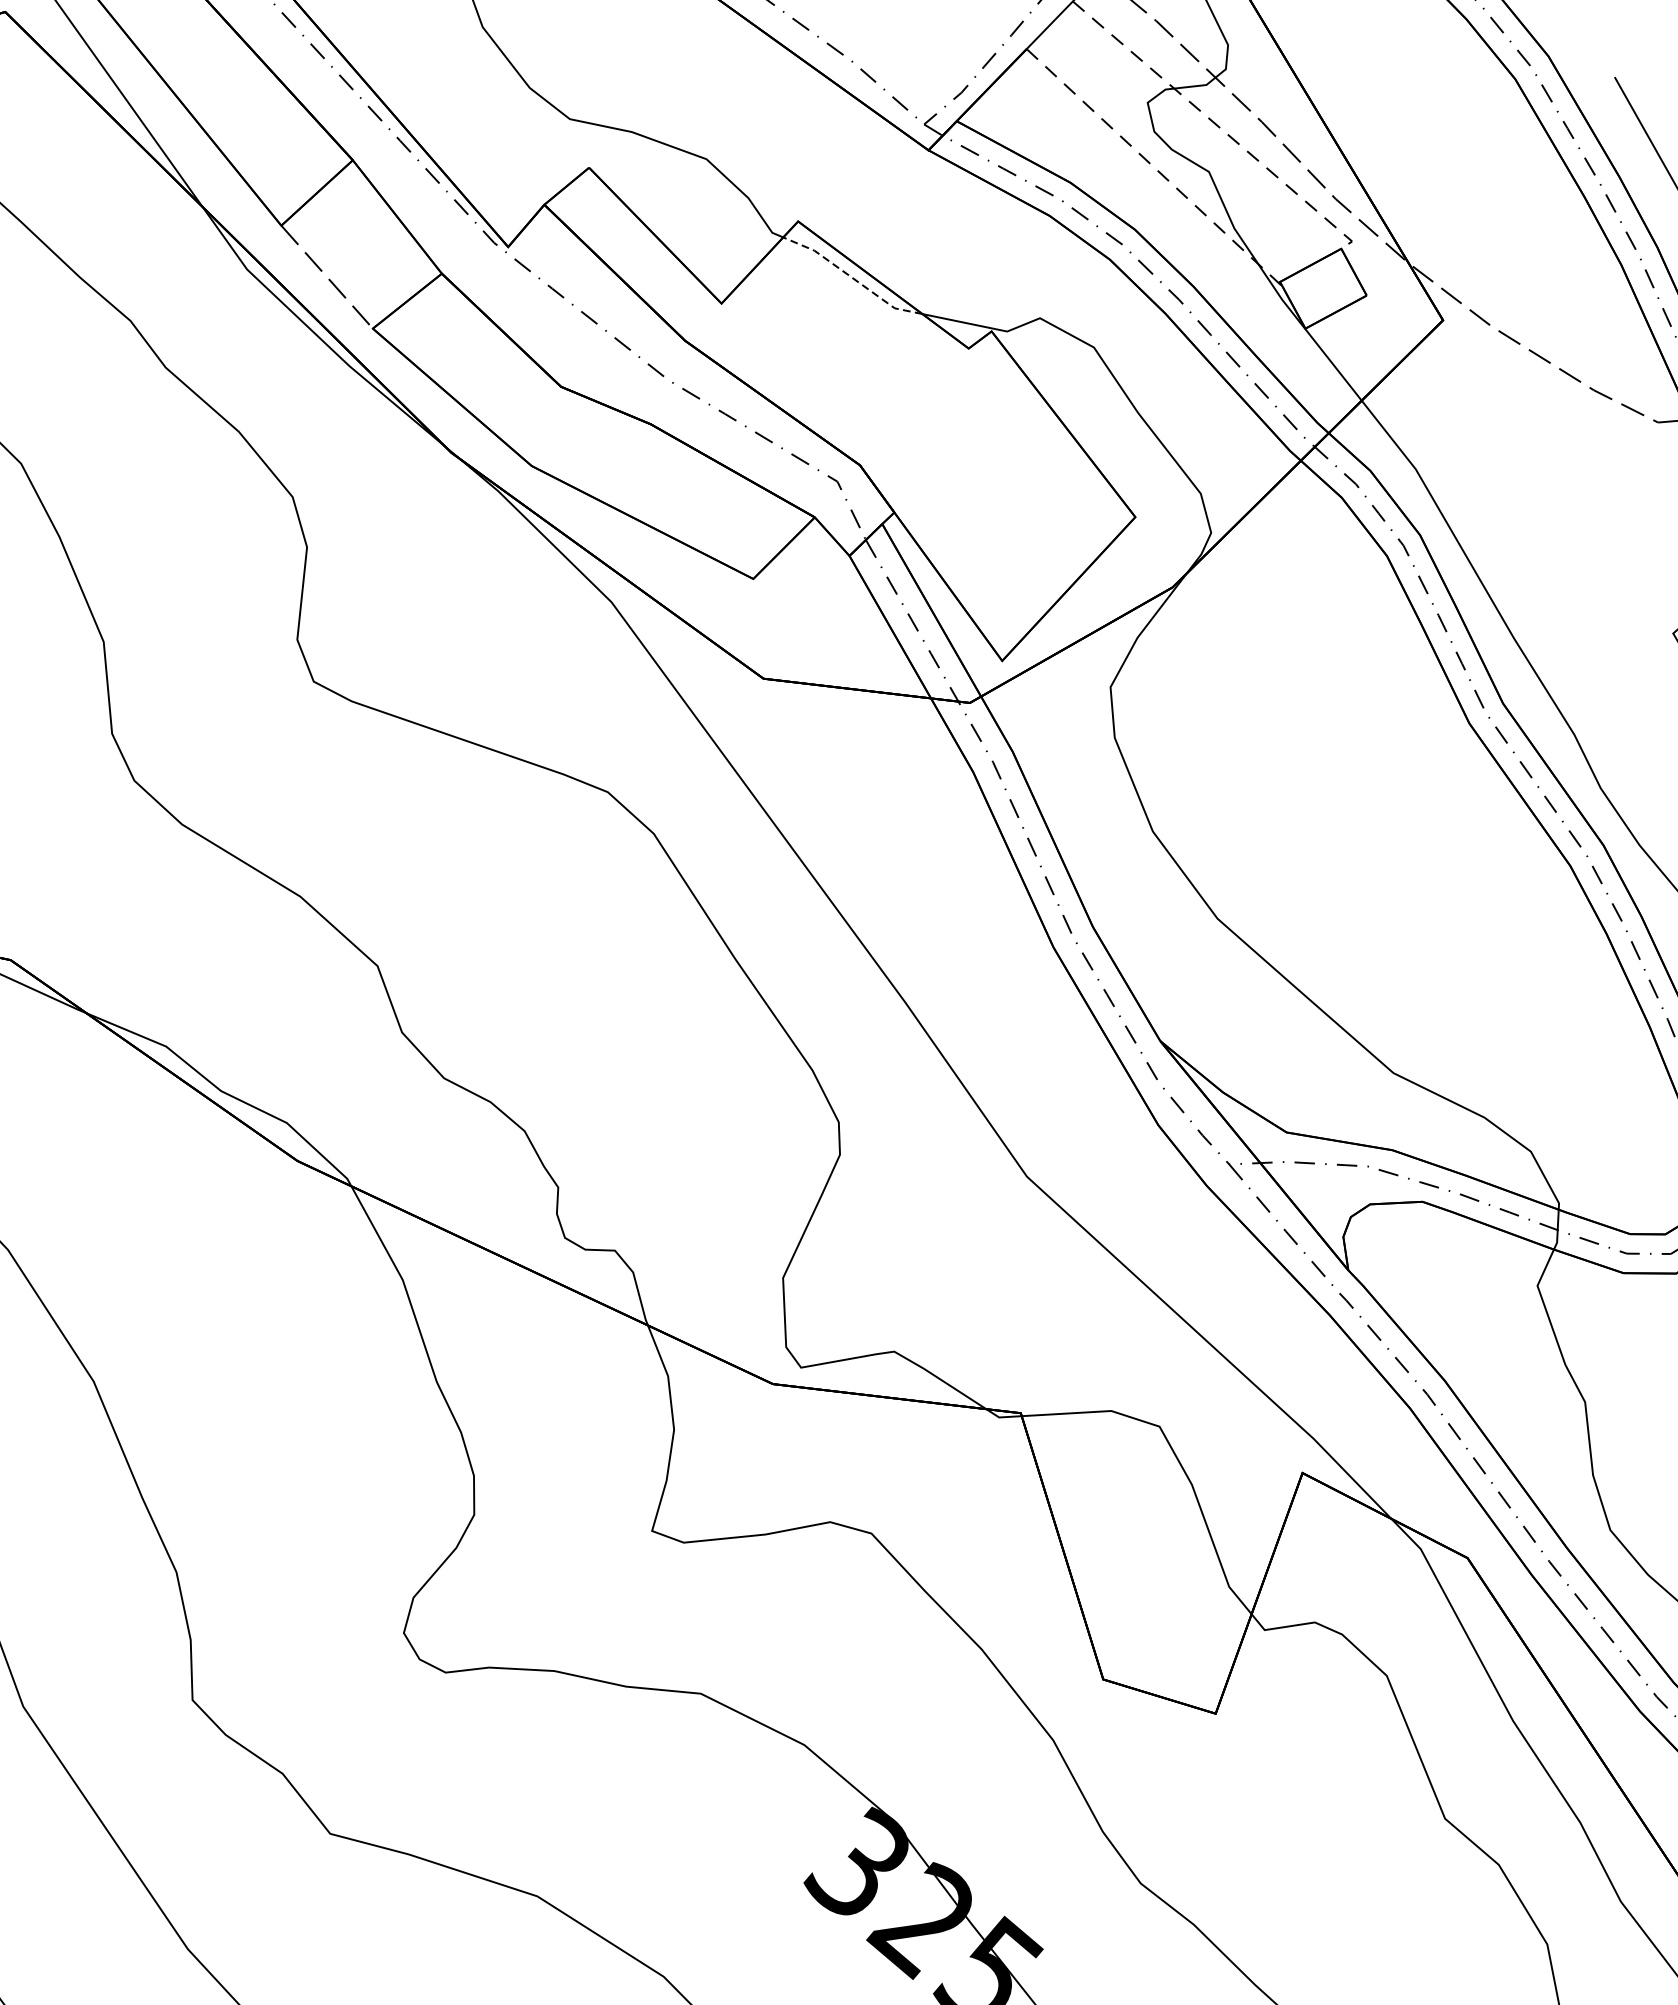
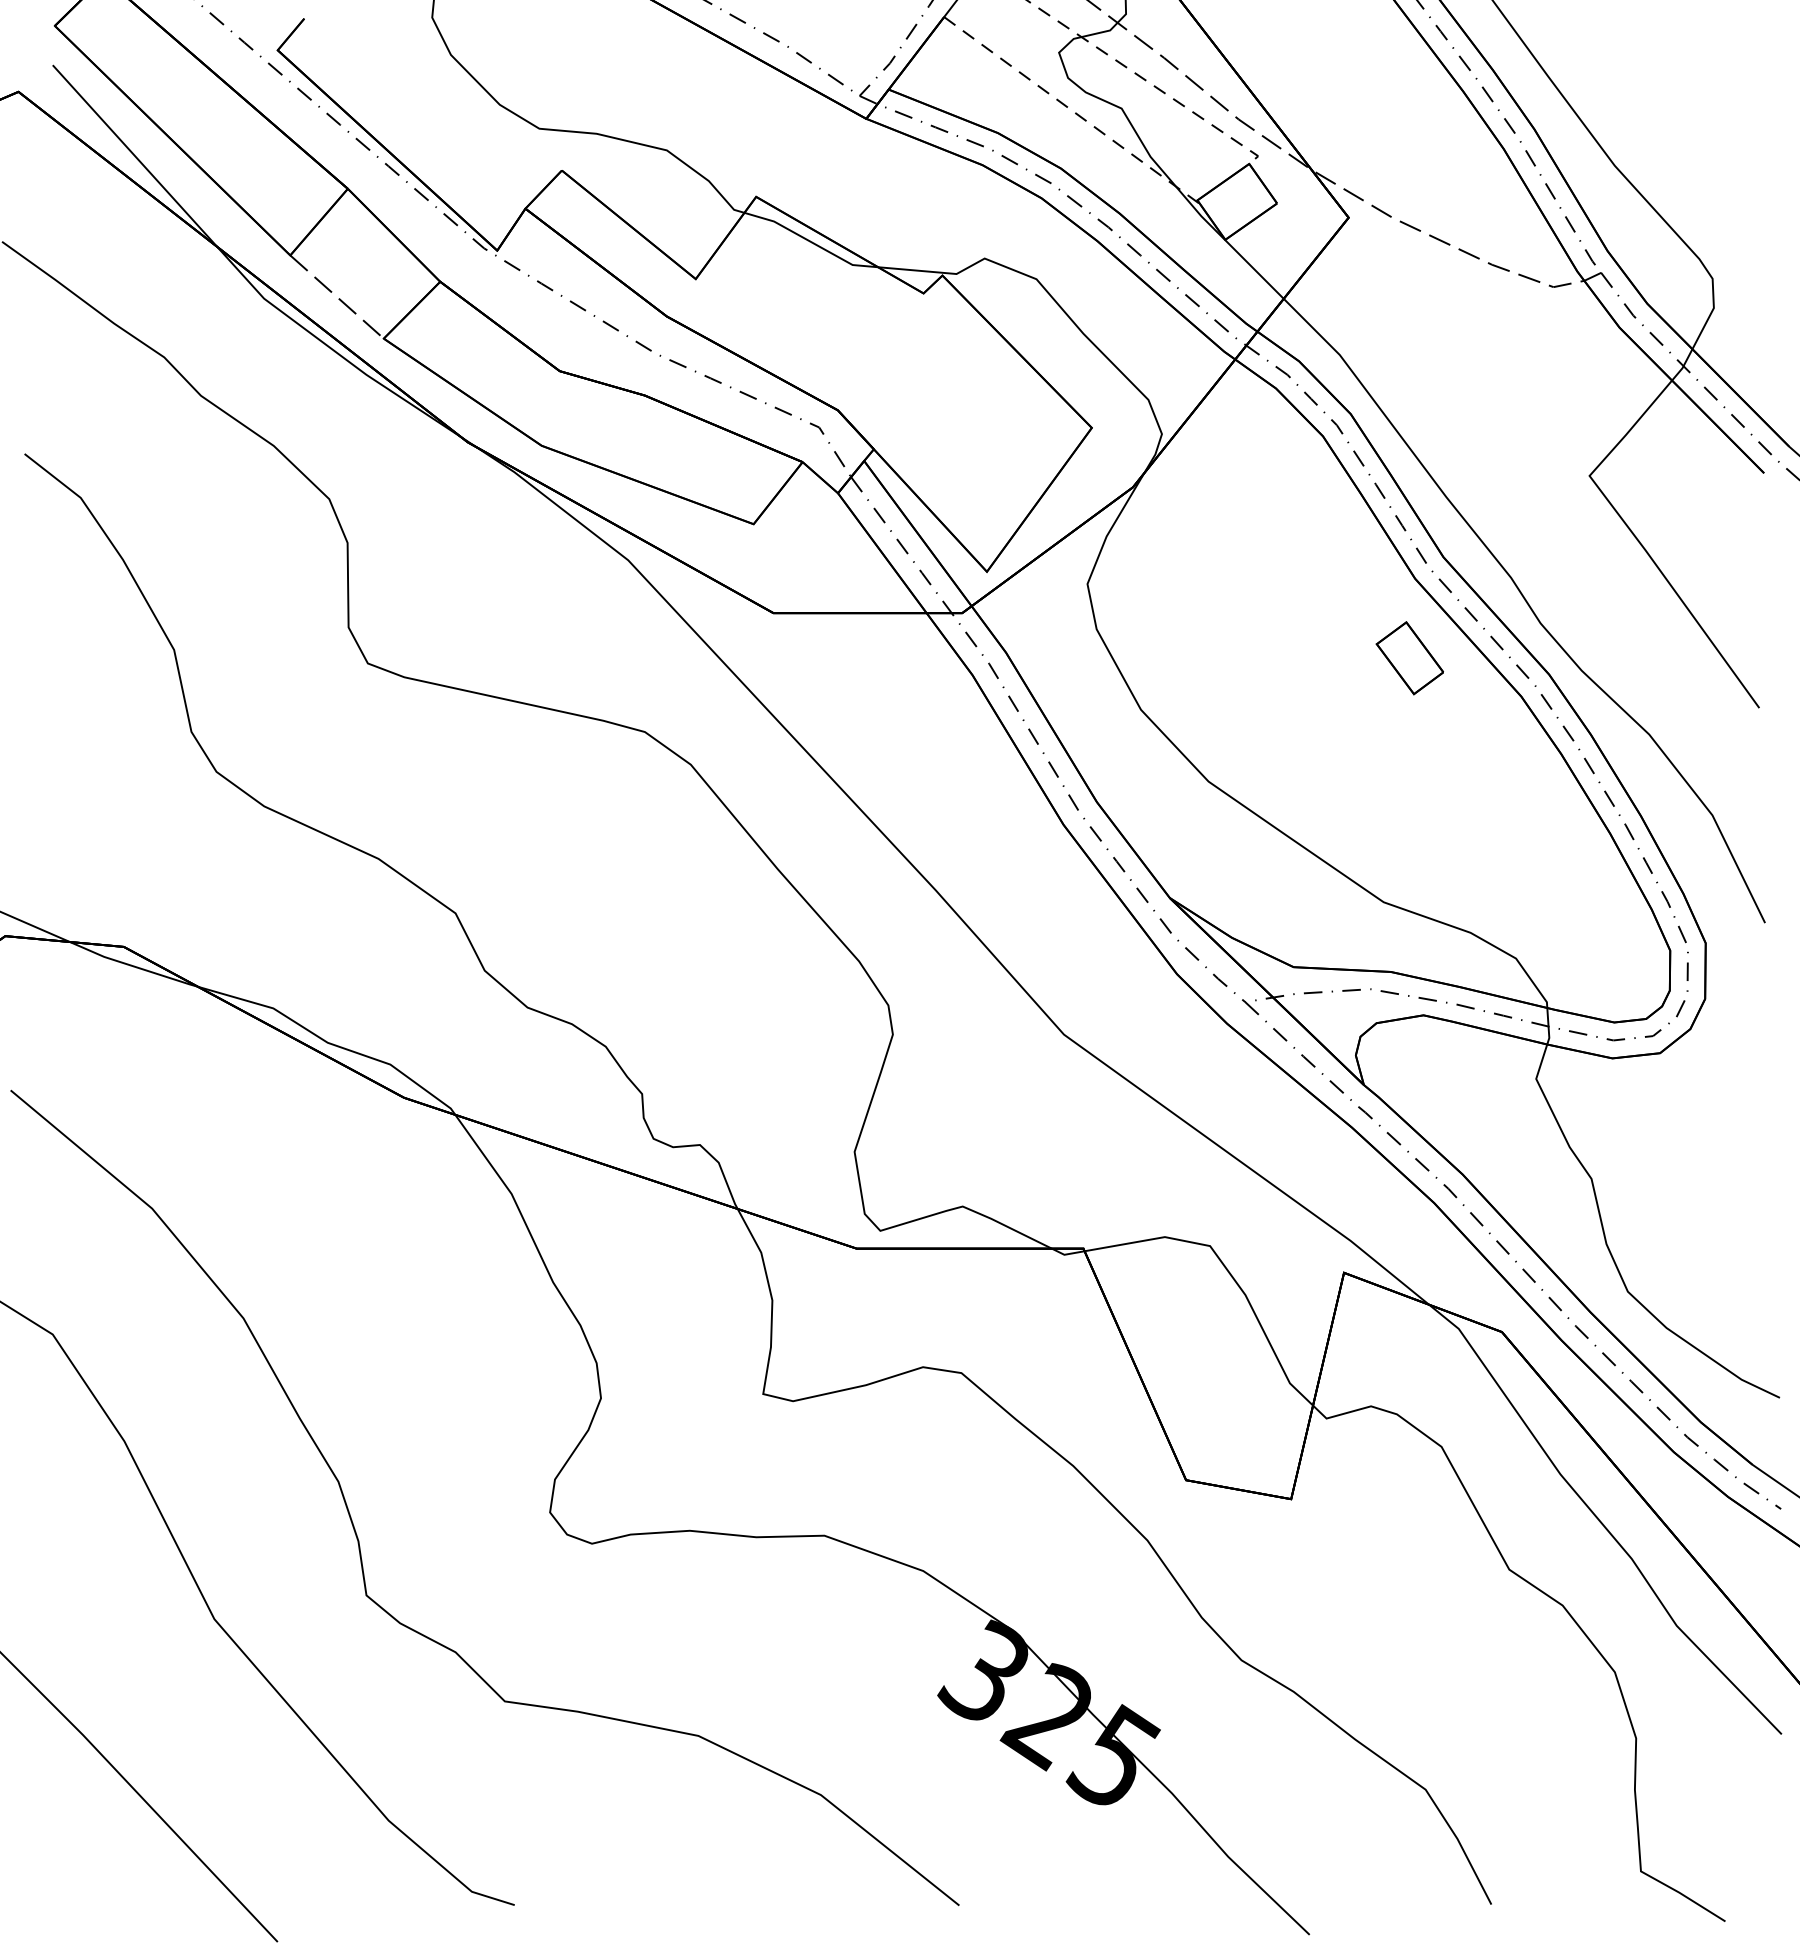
line: (851, 277) -> (810, 241), dashed -> solid
part: (1452, 809) -> (1409, 658), added

